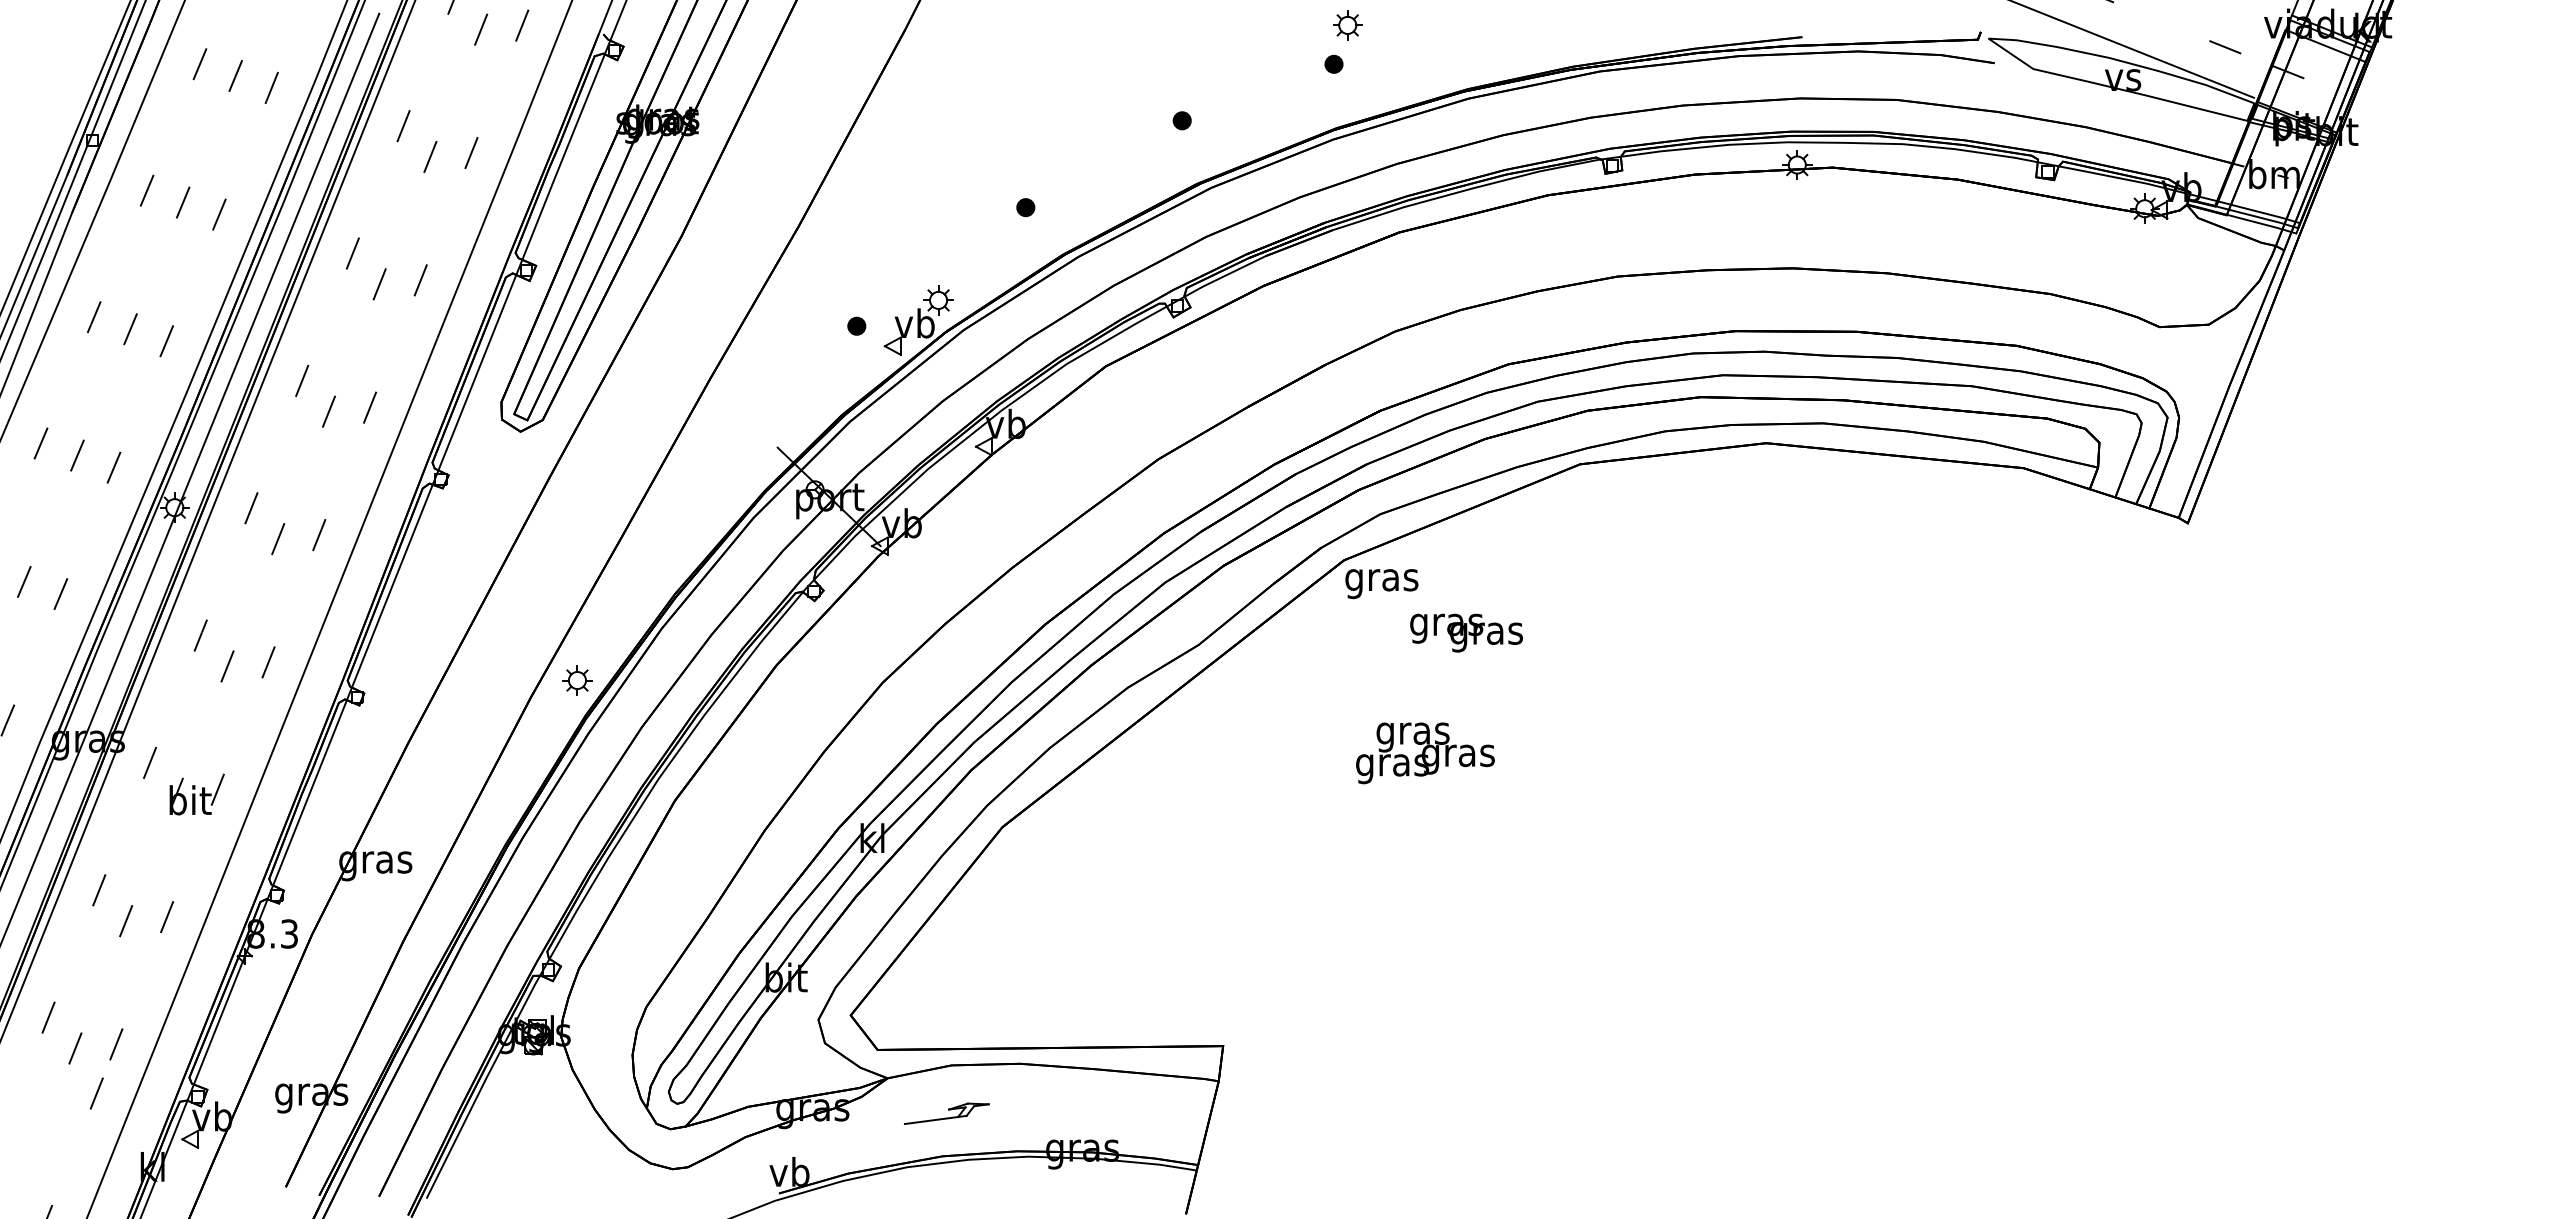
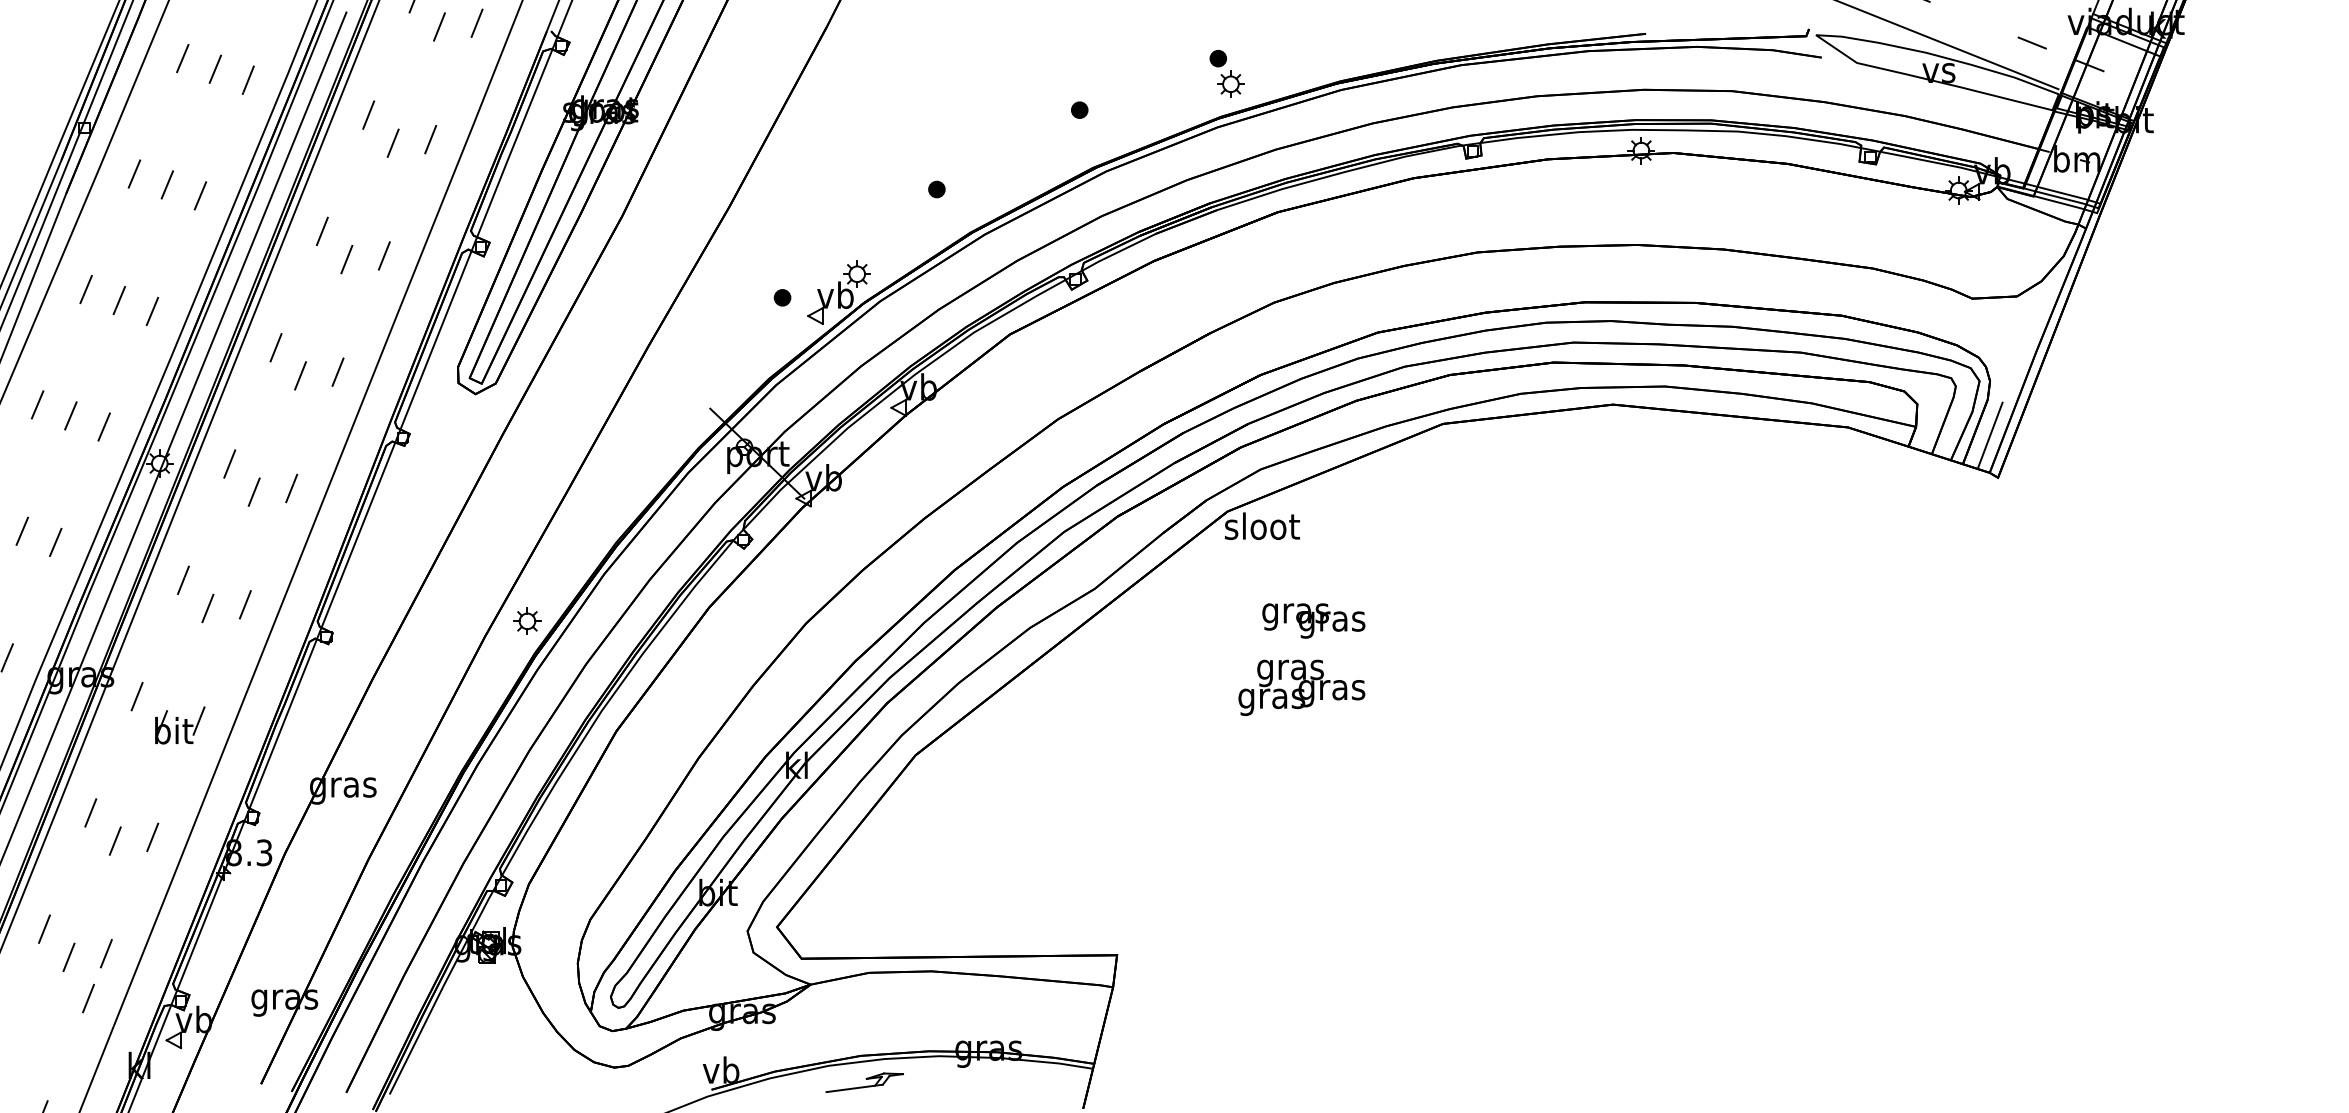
part: (1347, 25) -> (1230, 84), moved
line: (2178, 477) -> (1989, 435), added
text: (1382, 580) -> (1262, 530), gras -> sloot
text: (1466, 632) -> (1313, 620), moved
part: (946, 1113) -> (864, 1082), moved

